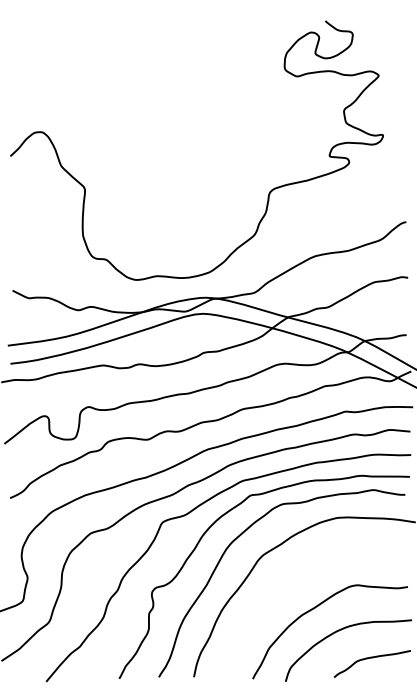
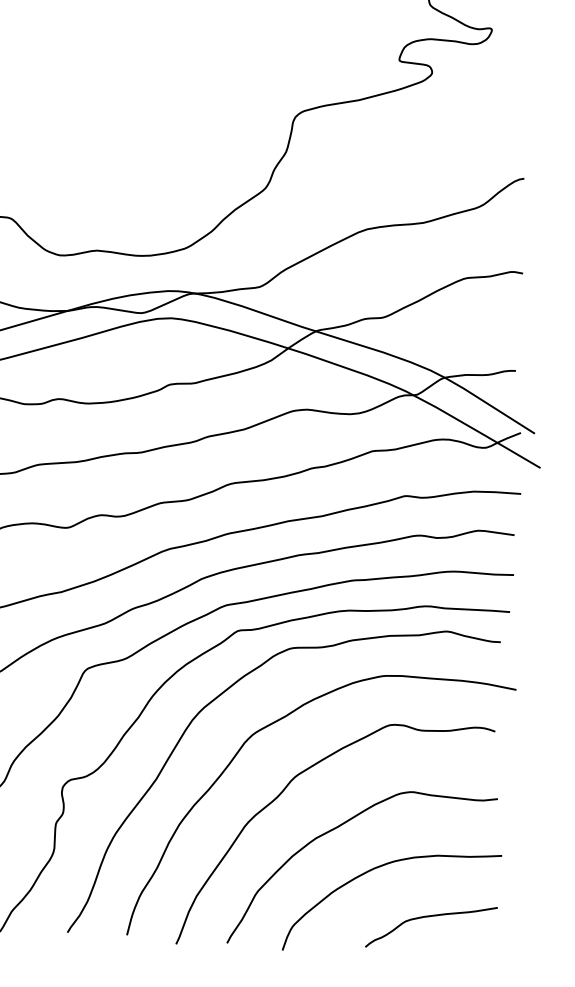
curve: (283, 587) -> (286, 789), added

